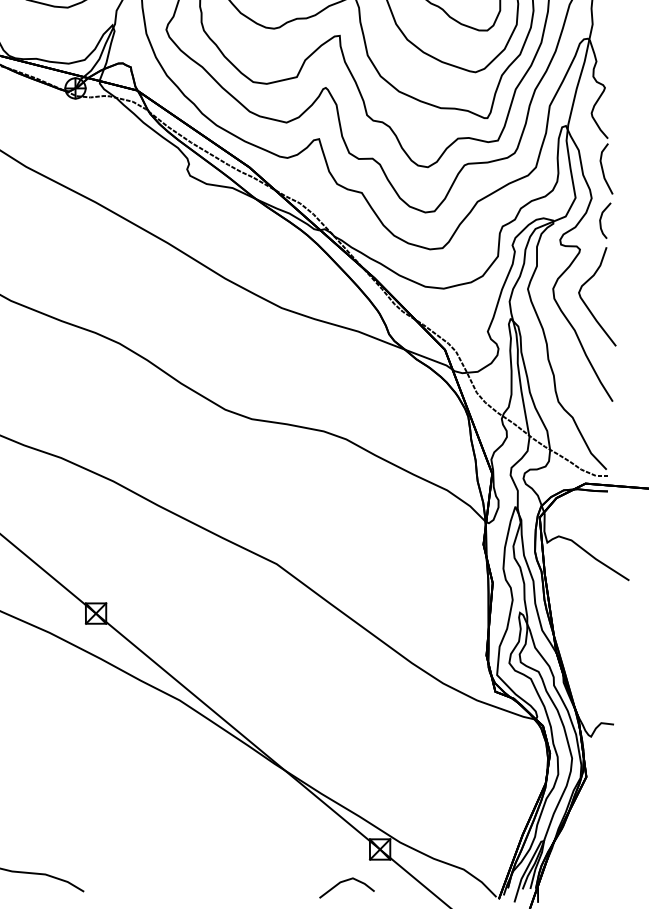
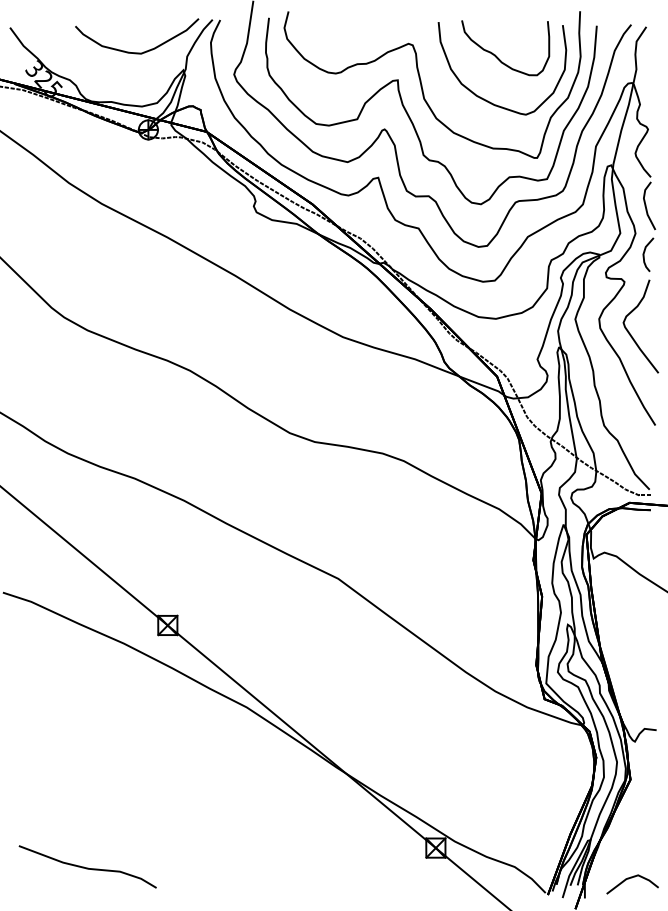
line: (343, 882) -> (629, 879), moved

